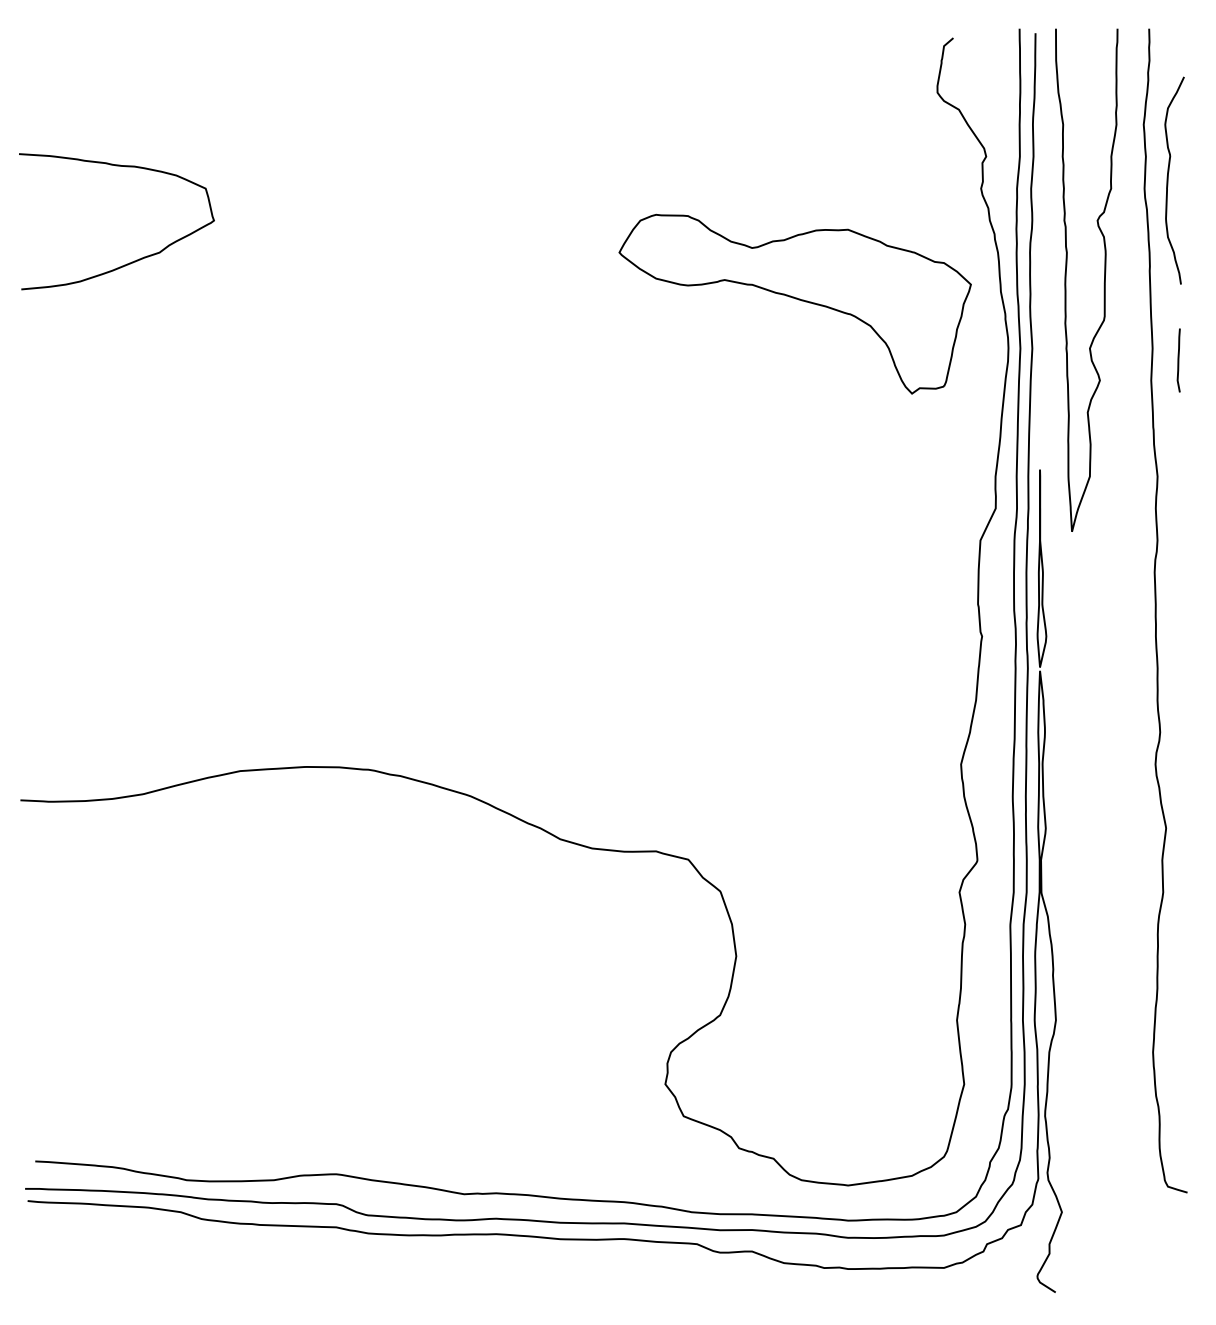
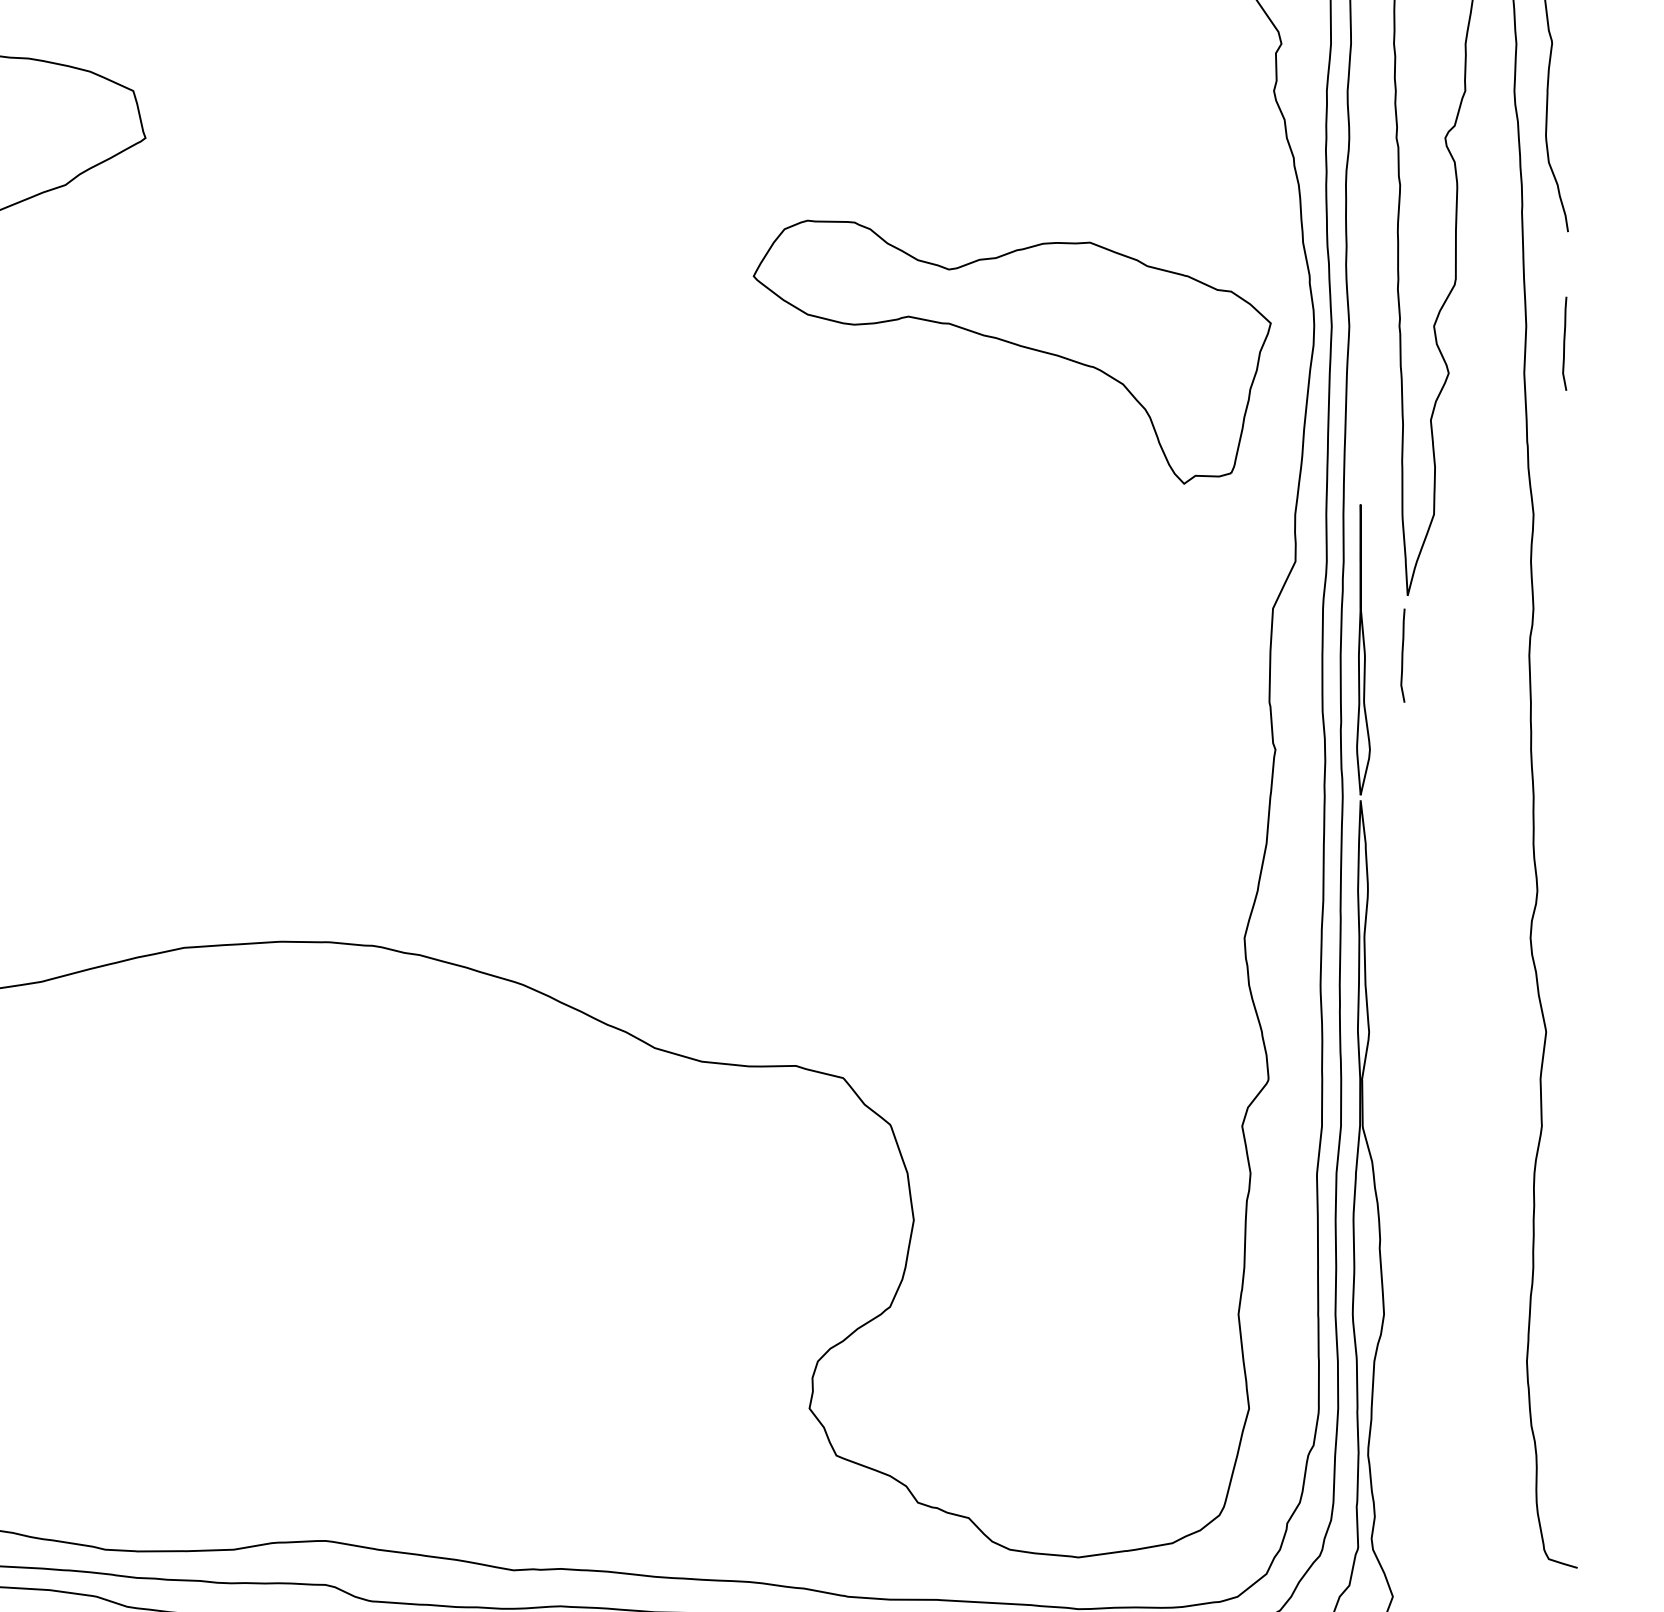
part: (794, 303) -> (1011, 351), moved
curve: (1068, 572) -> (1402, 655), added

